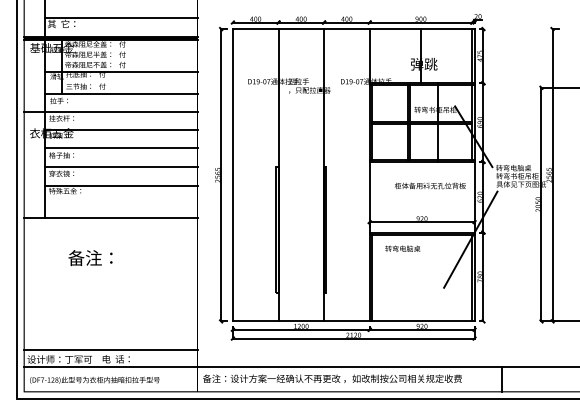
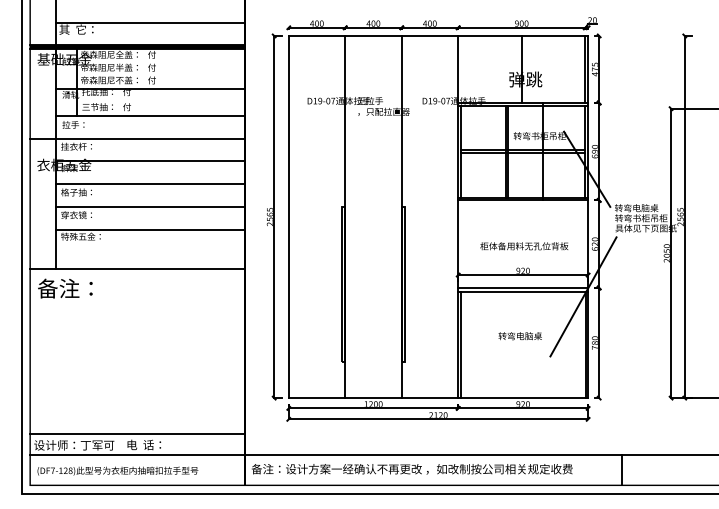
text: (430, 186) -> (524, 246), moved
text: (402, 249) -> (519, 336), moved
text: (90, 257) -> (65, 288), moved

